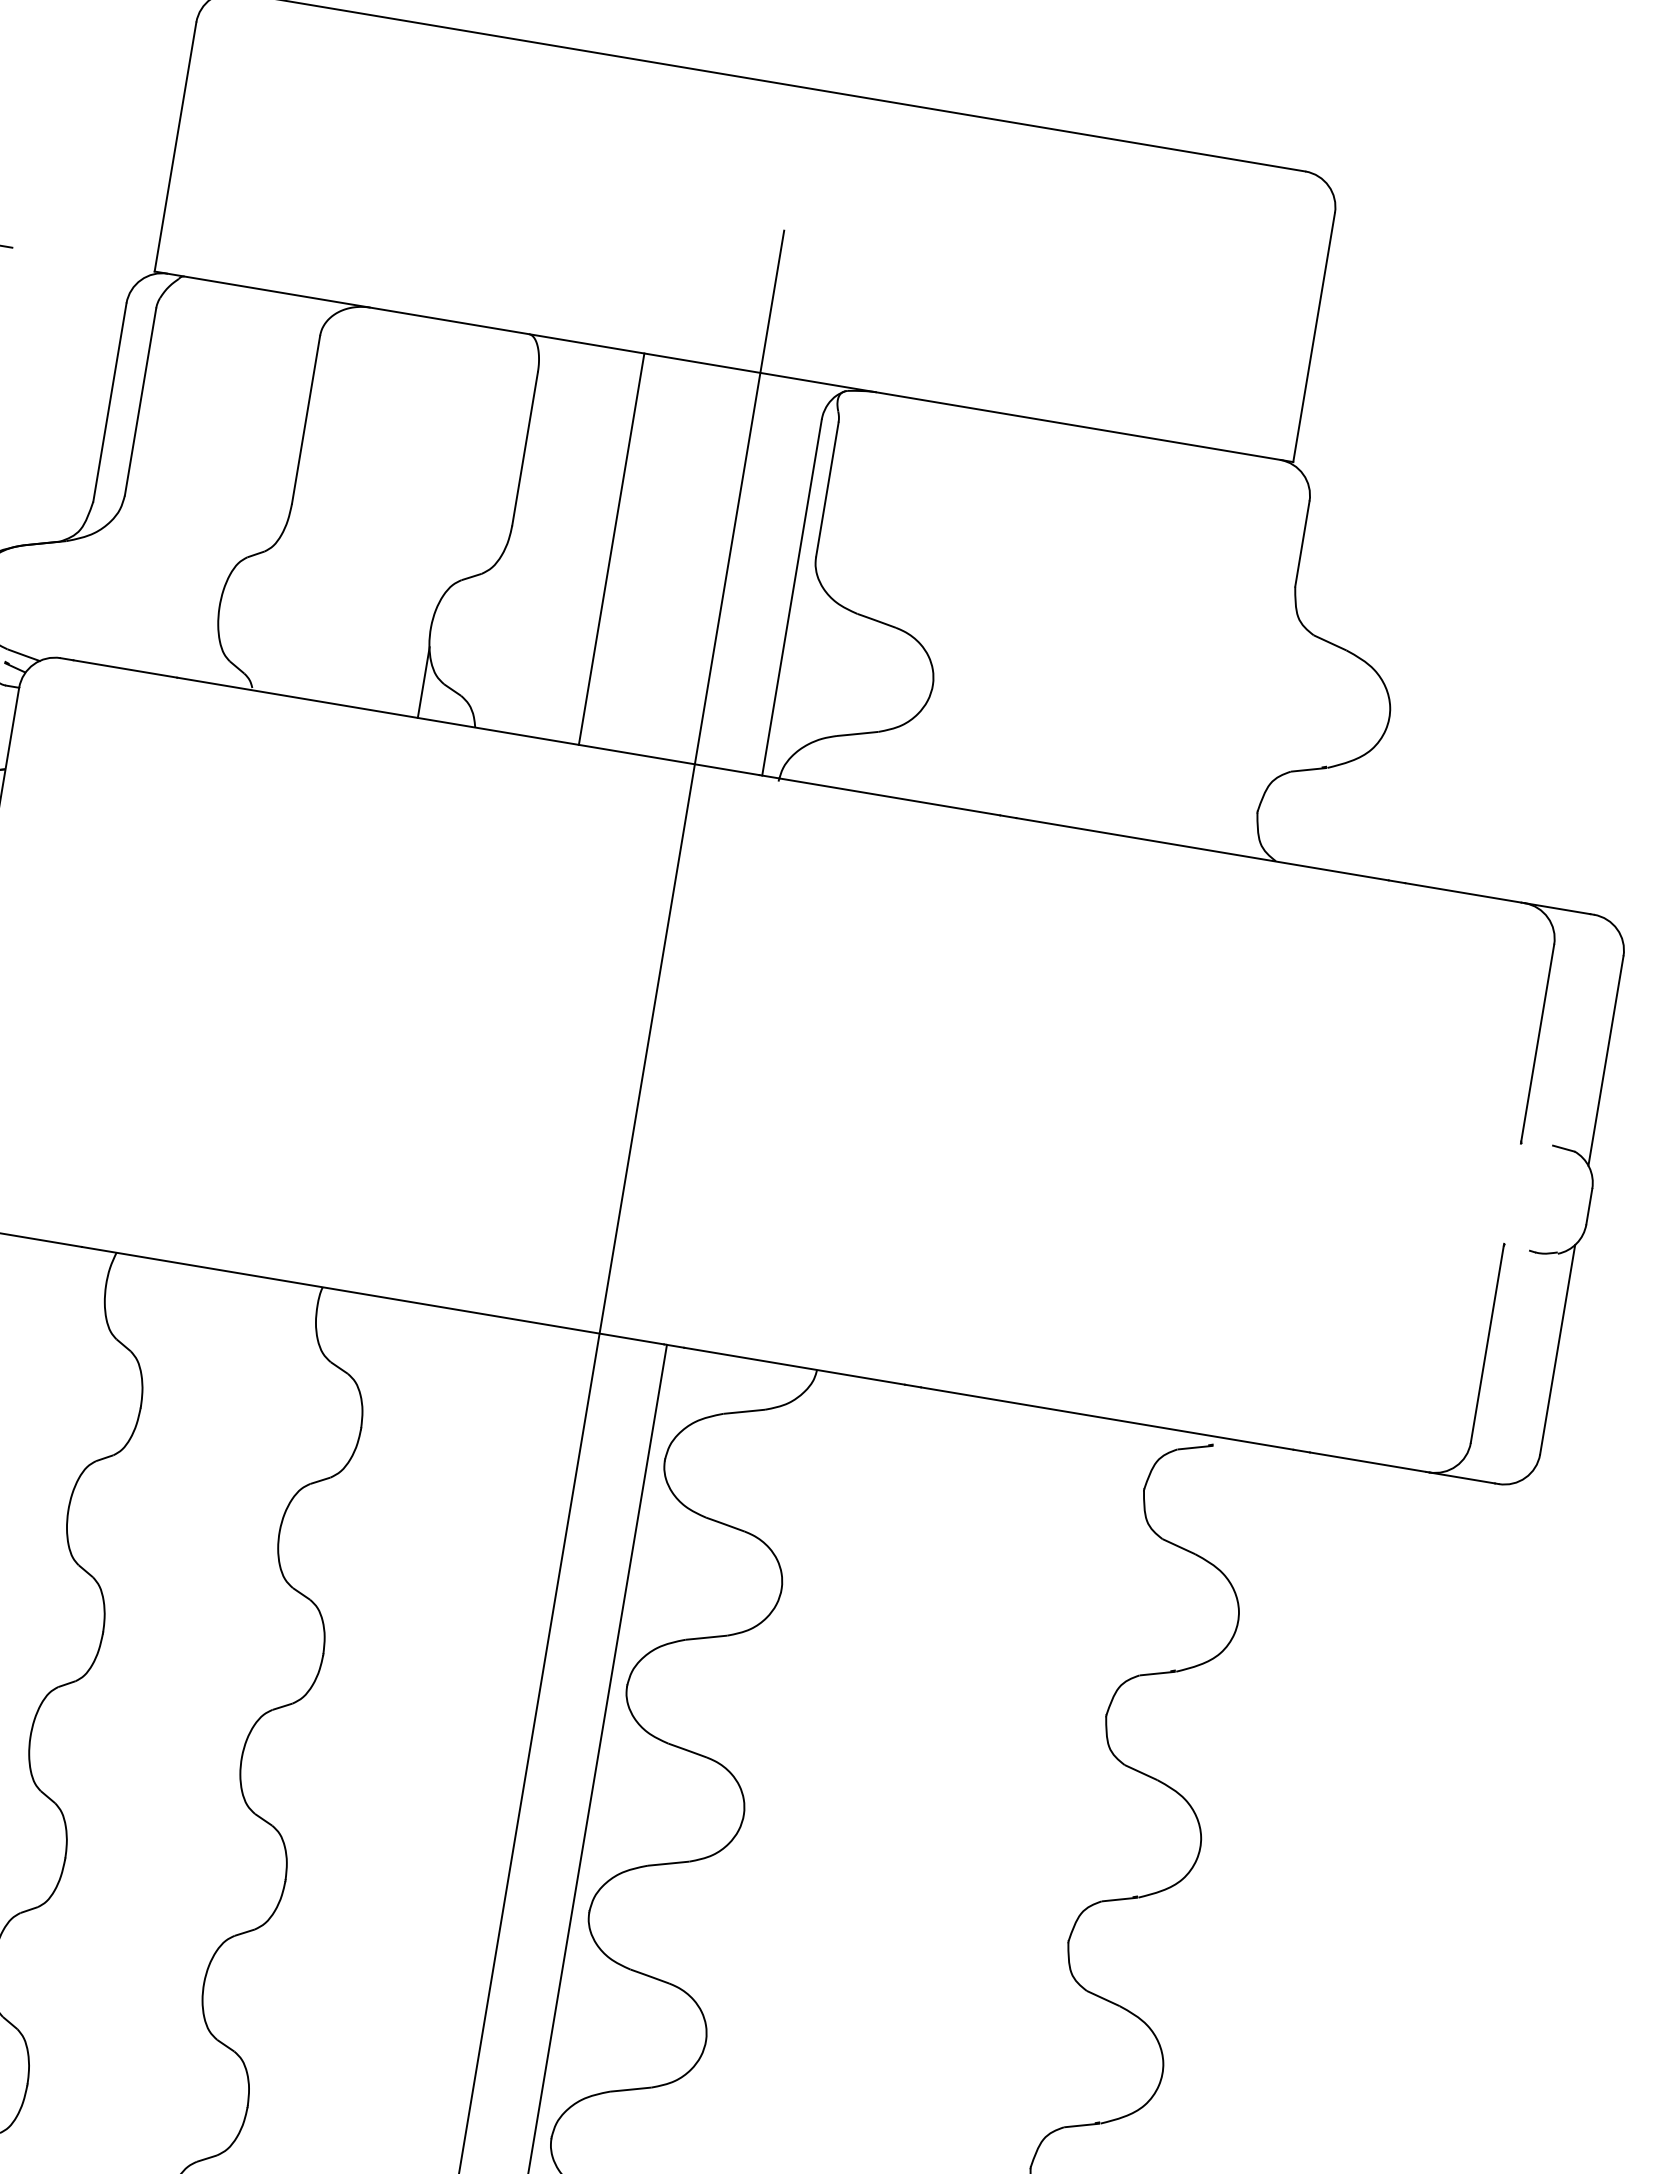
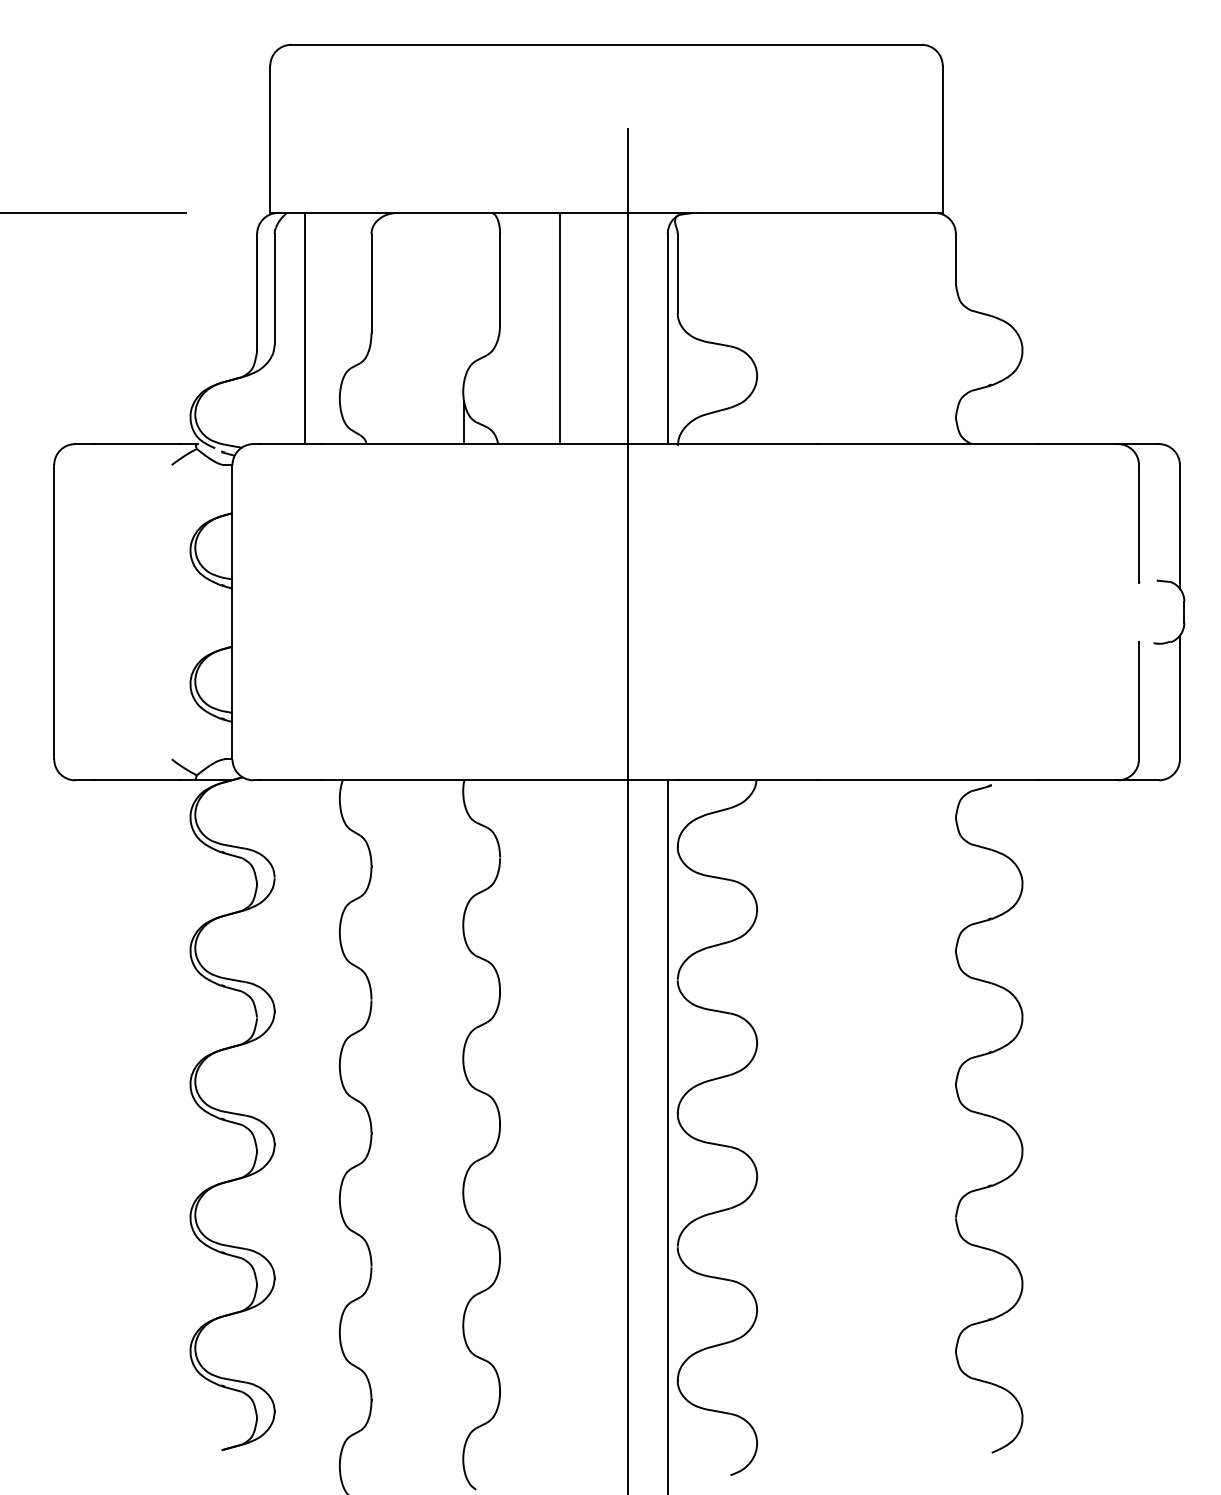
line: (179, 476) -> (304, 328), added

